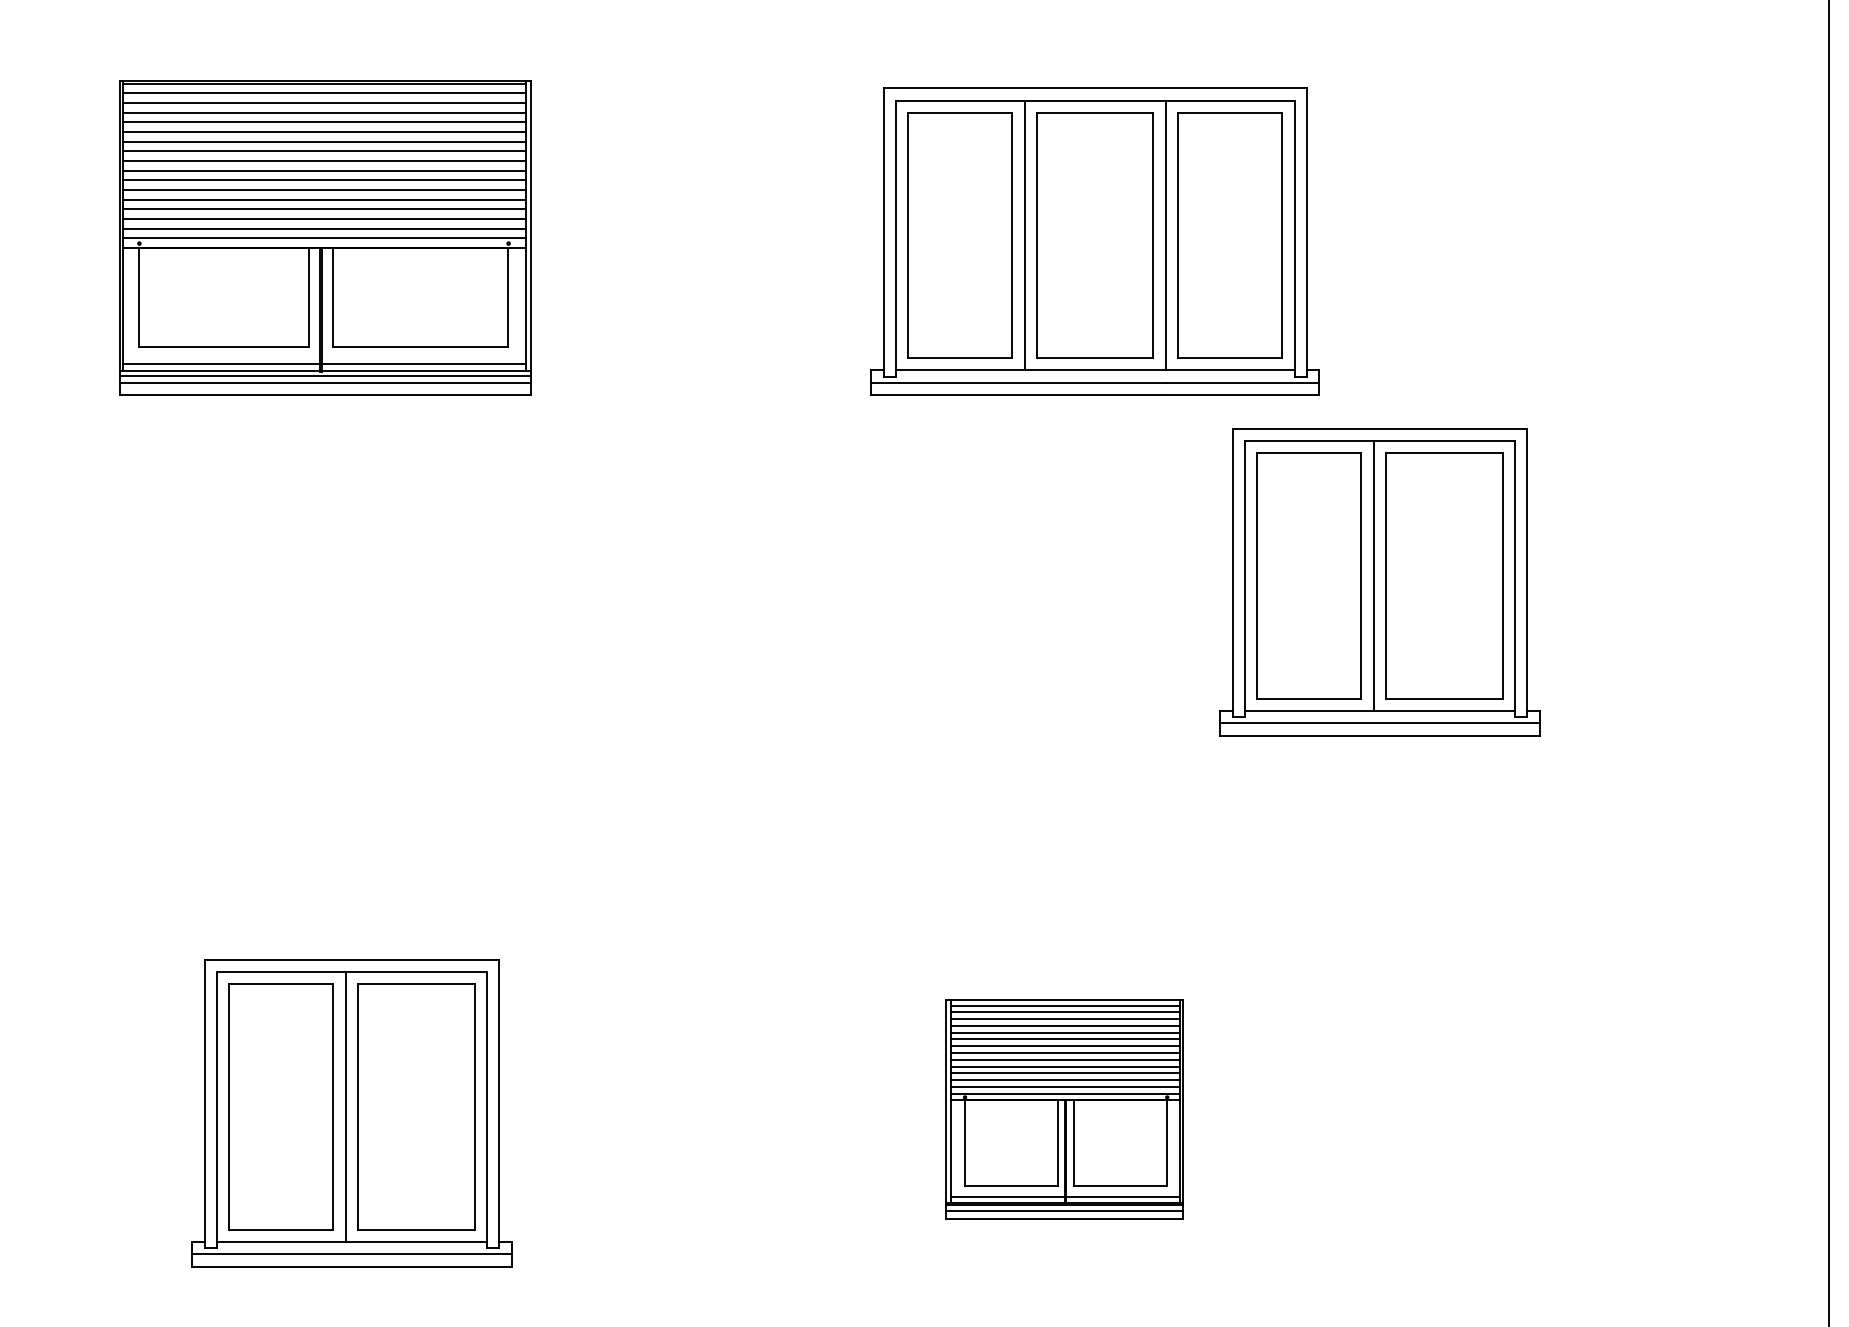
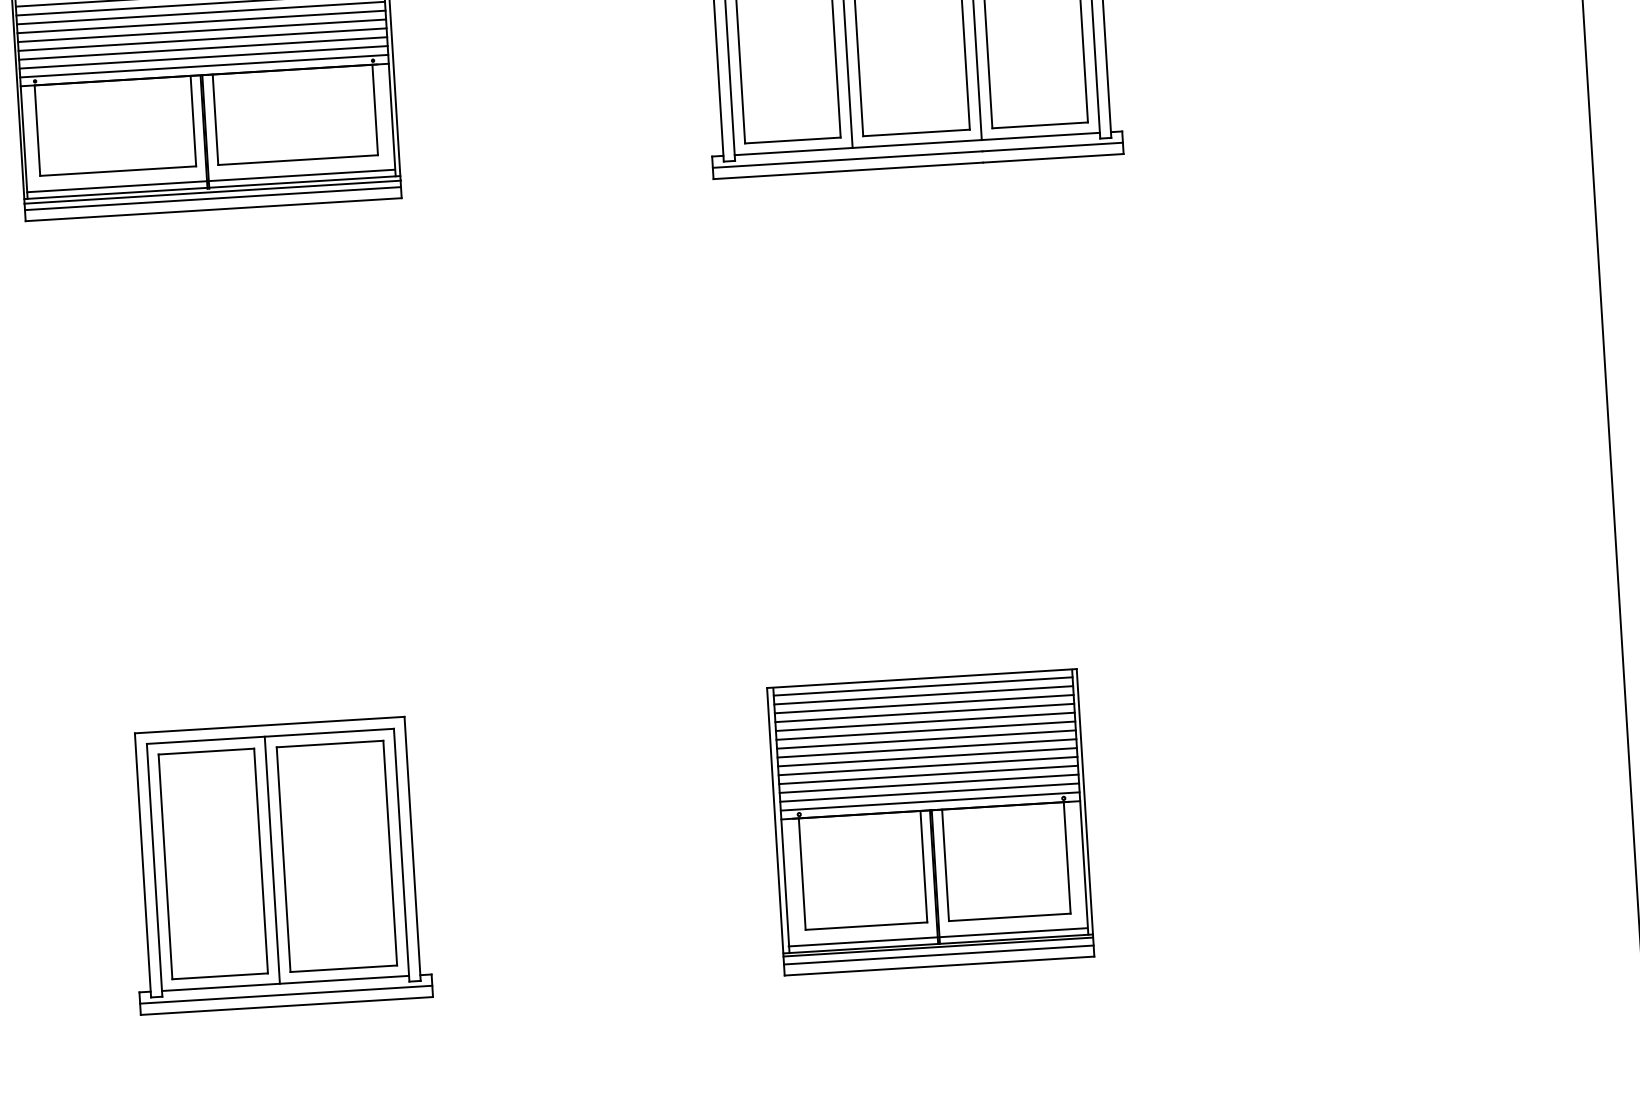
part: (1379, 582) -> (1189, 322), removed
part: (1064, 1109) -> (930, 822), size x1.43

